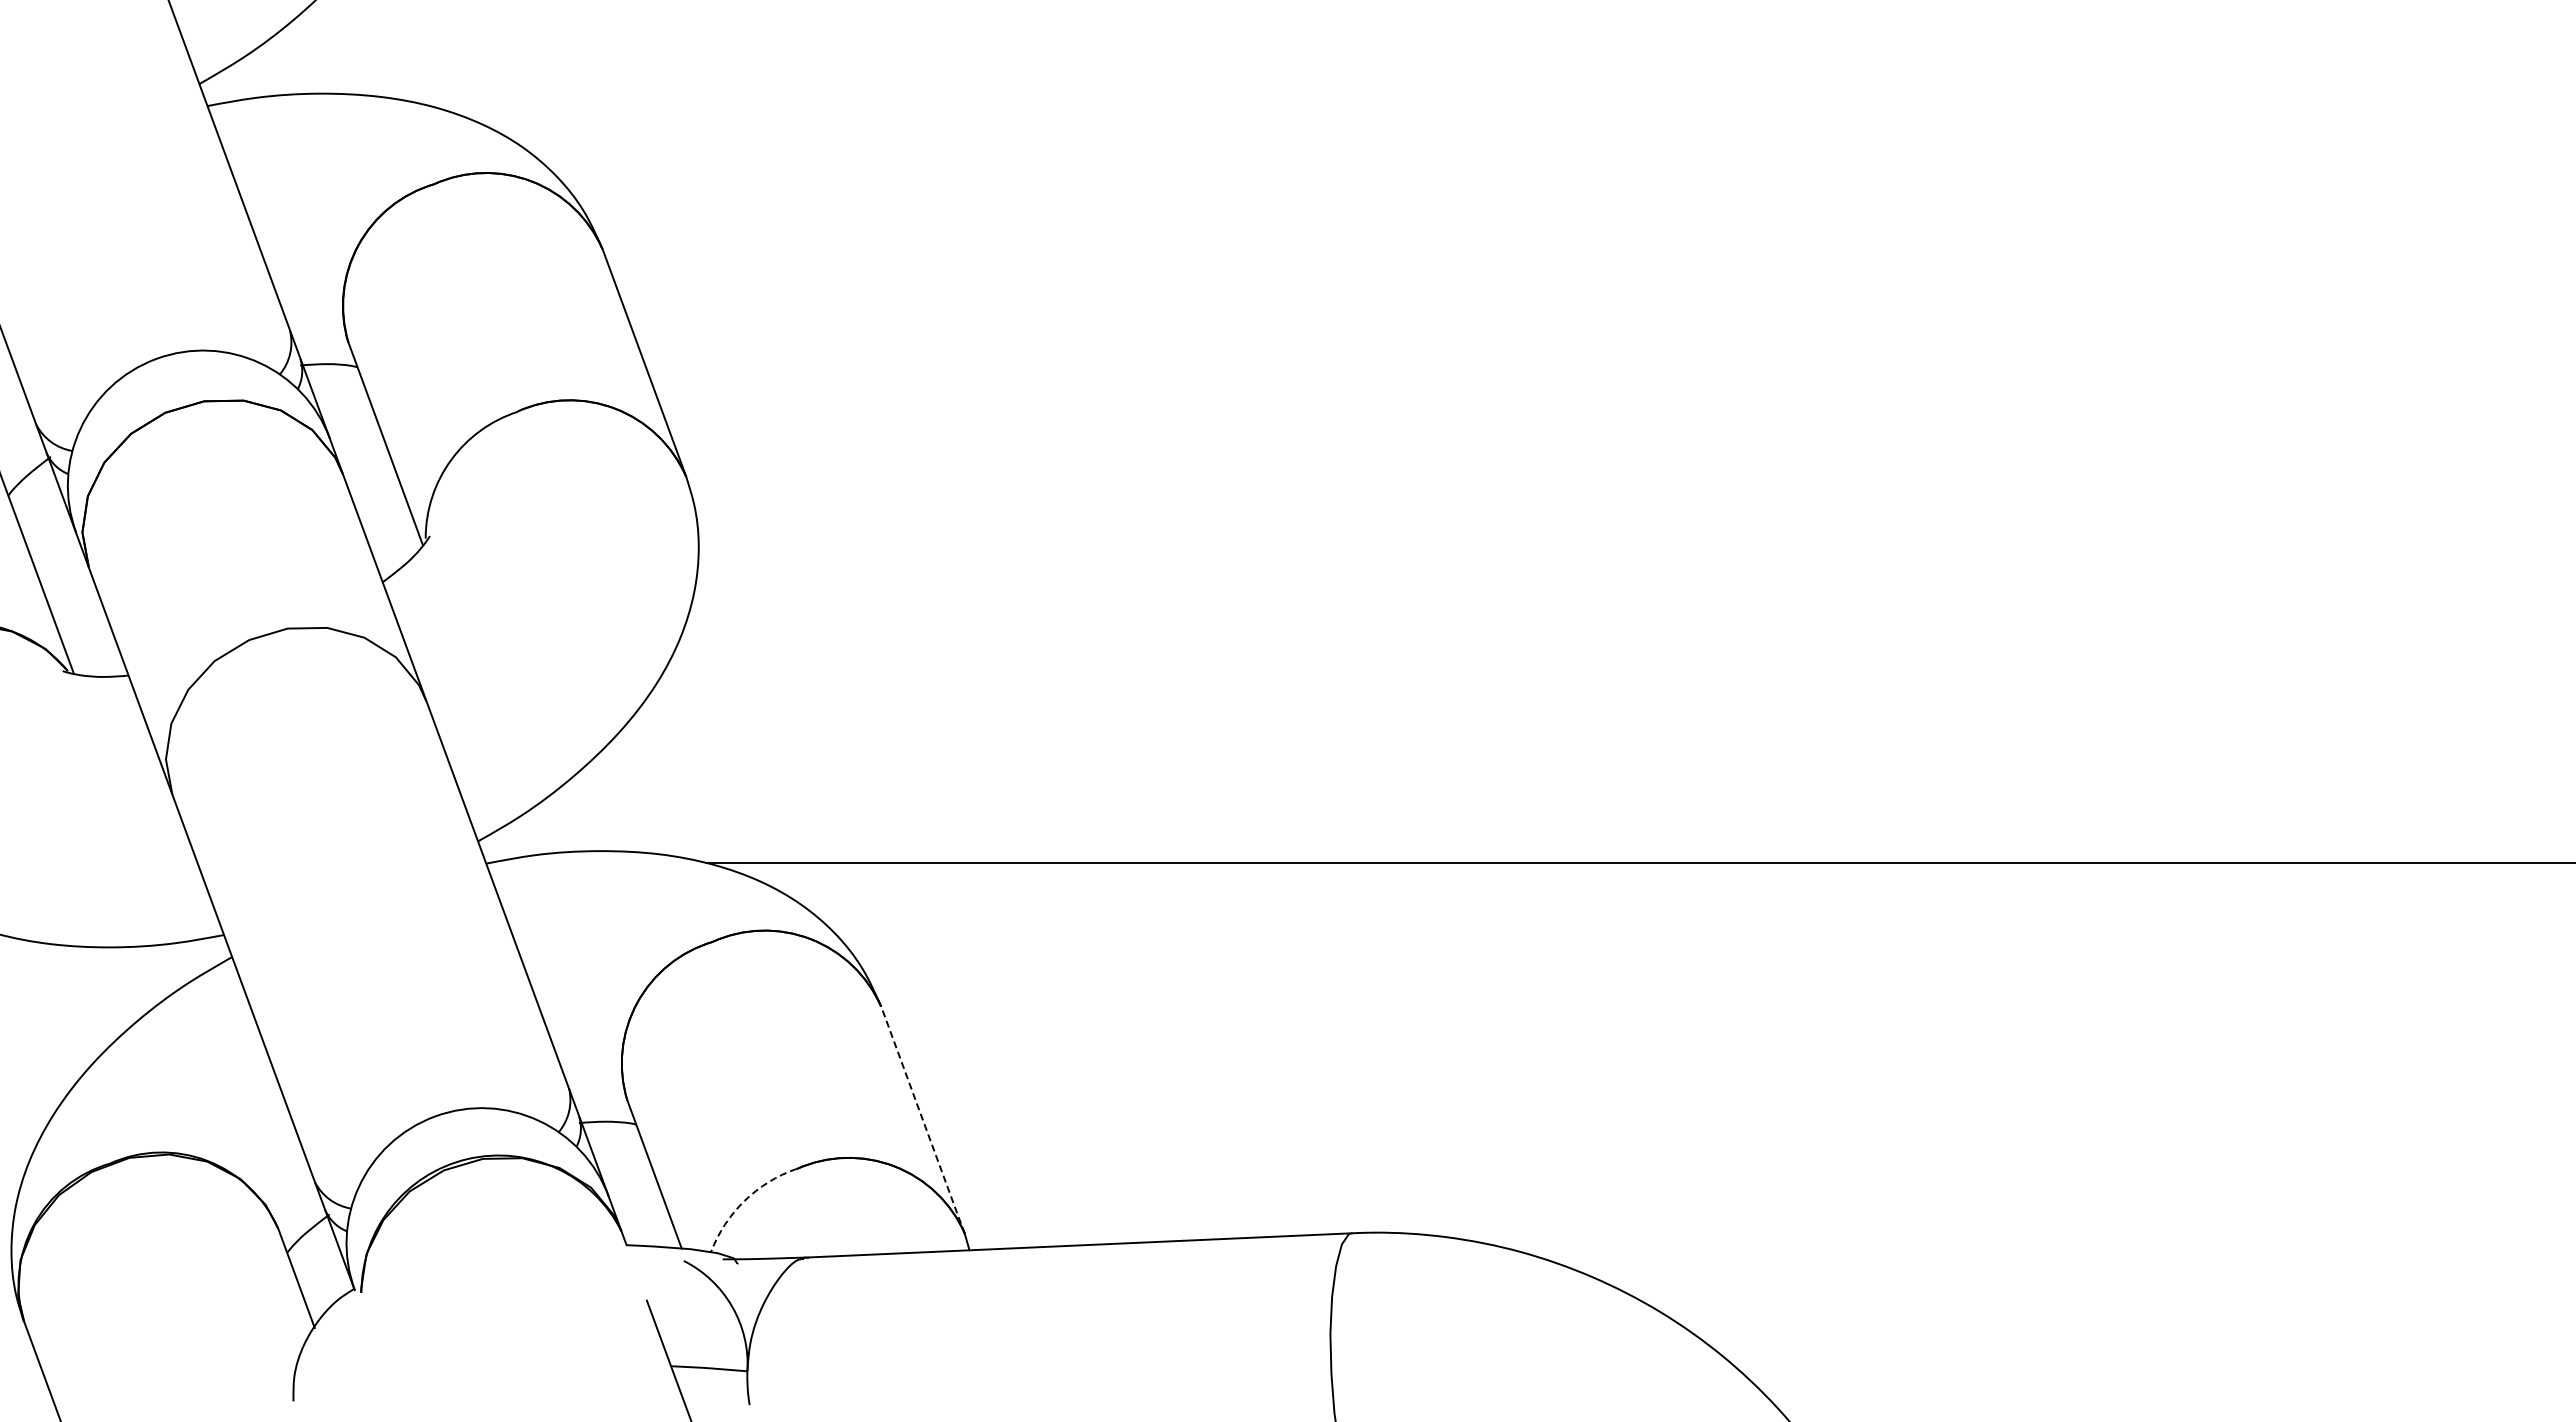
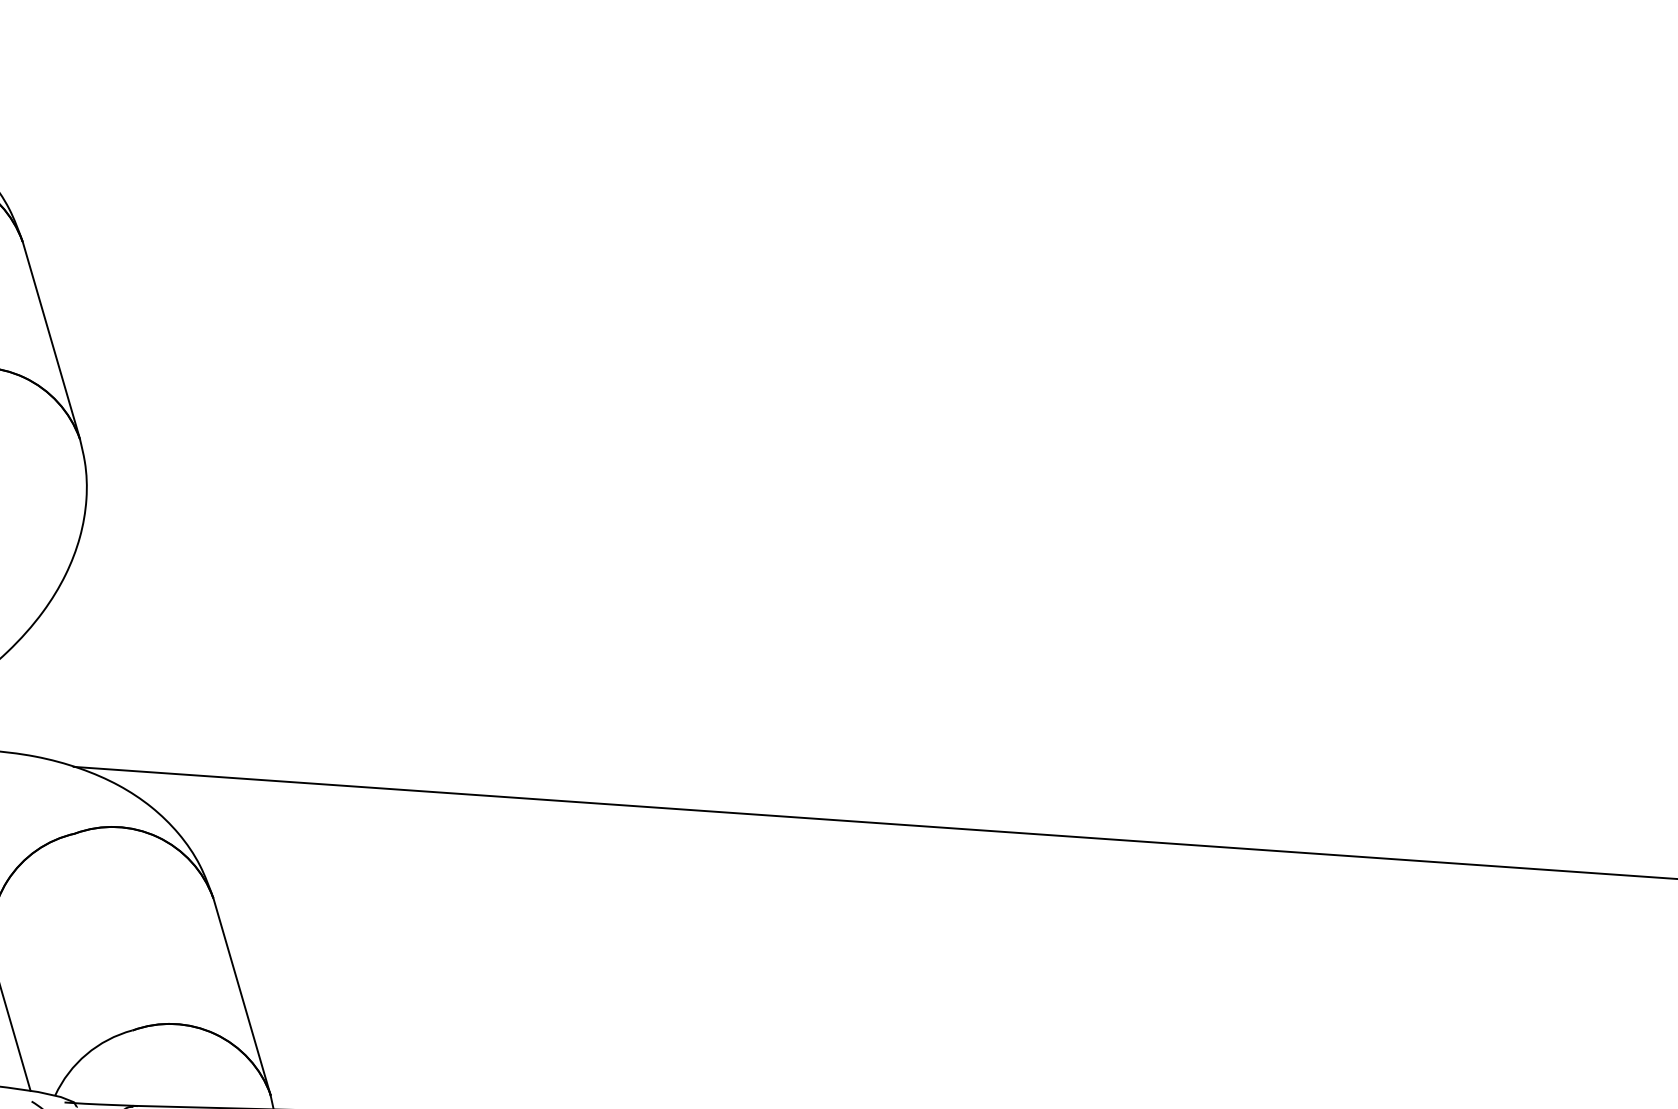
line: (922, 1119) -> (241, 996), dashed -> solid
arc: (744, 1200) -> (86, 1054), dashed -> solid

